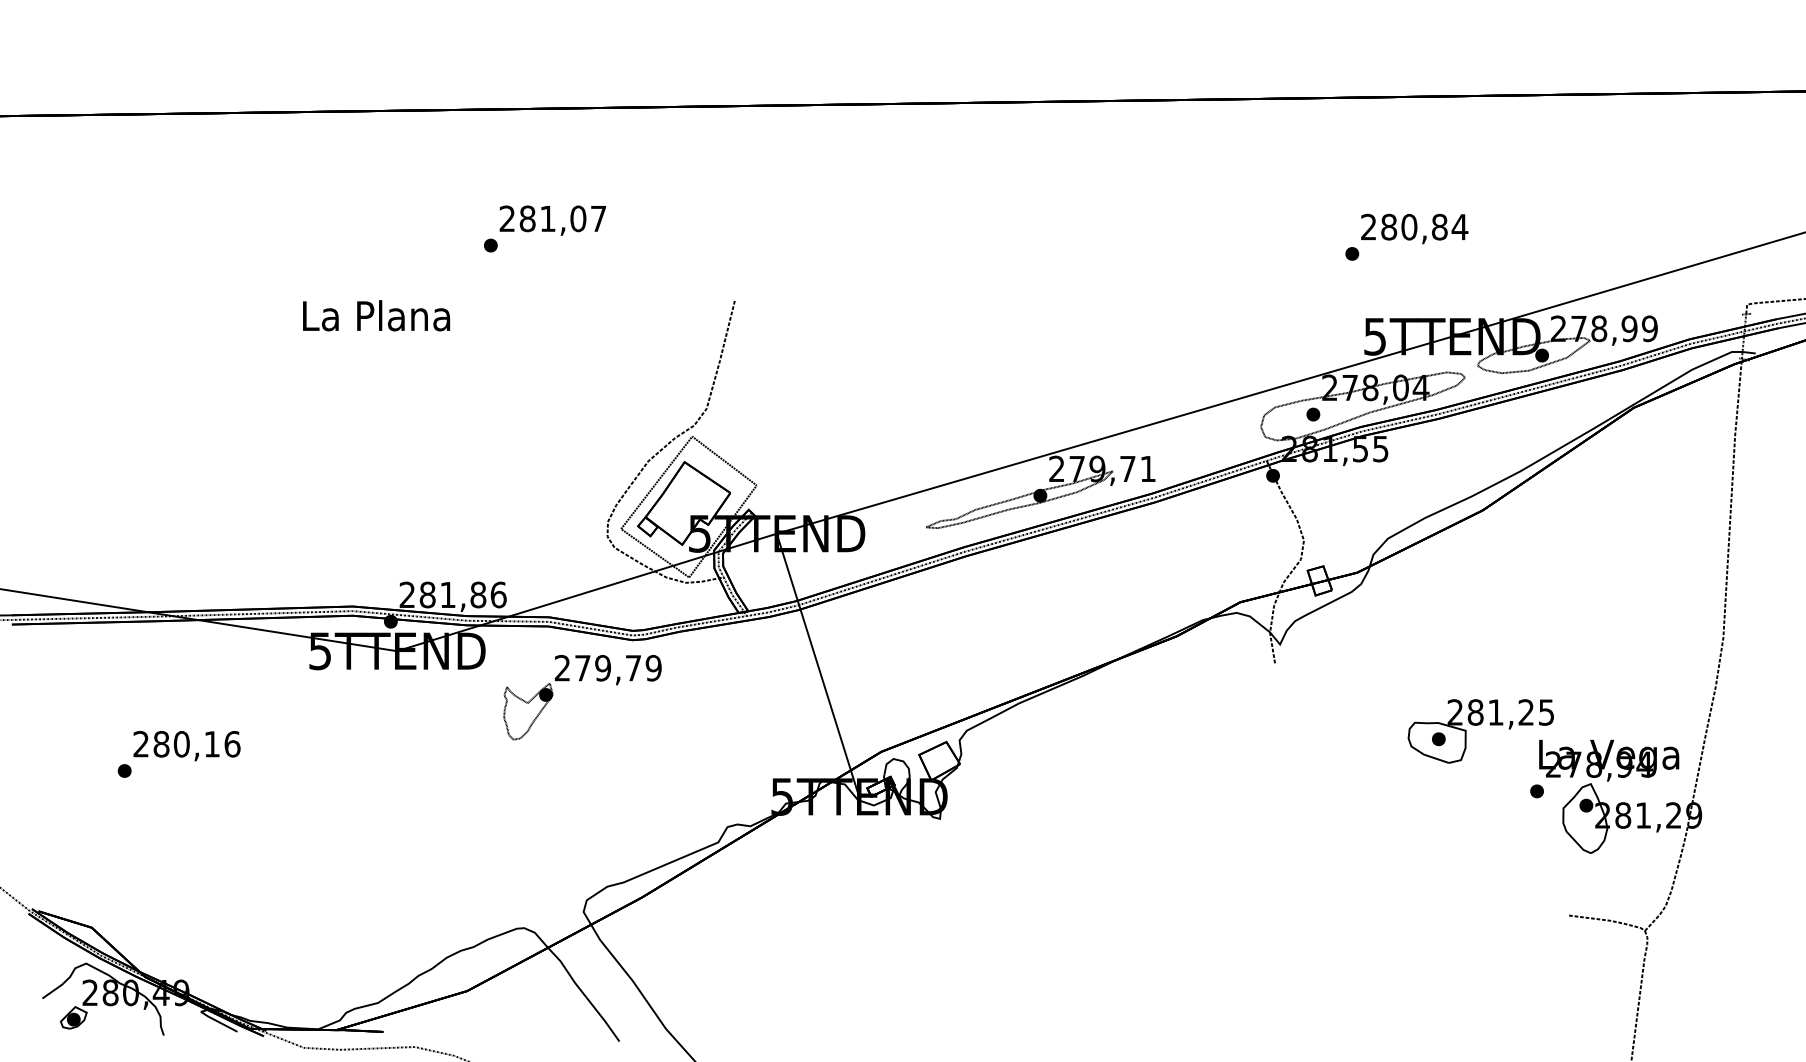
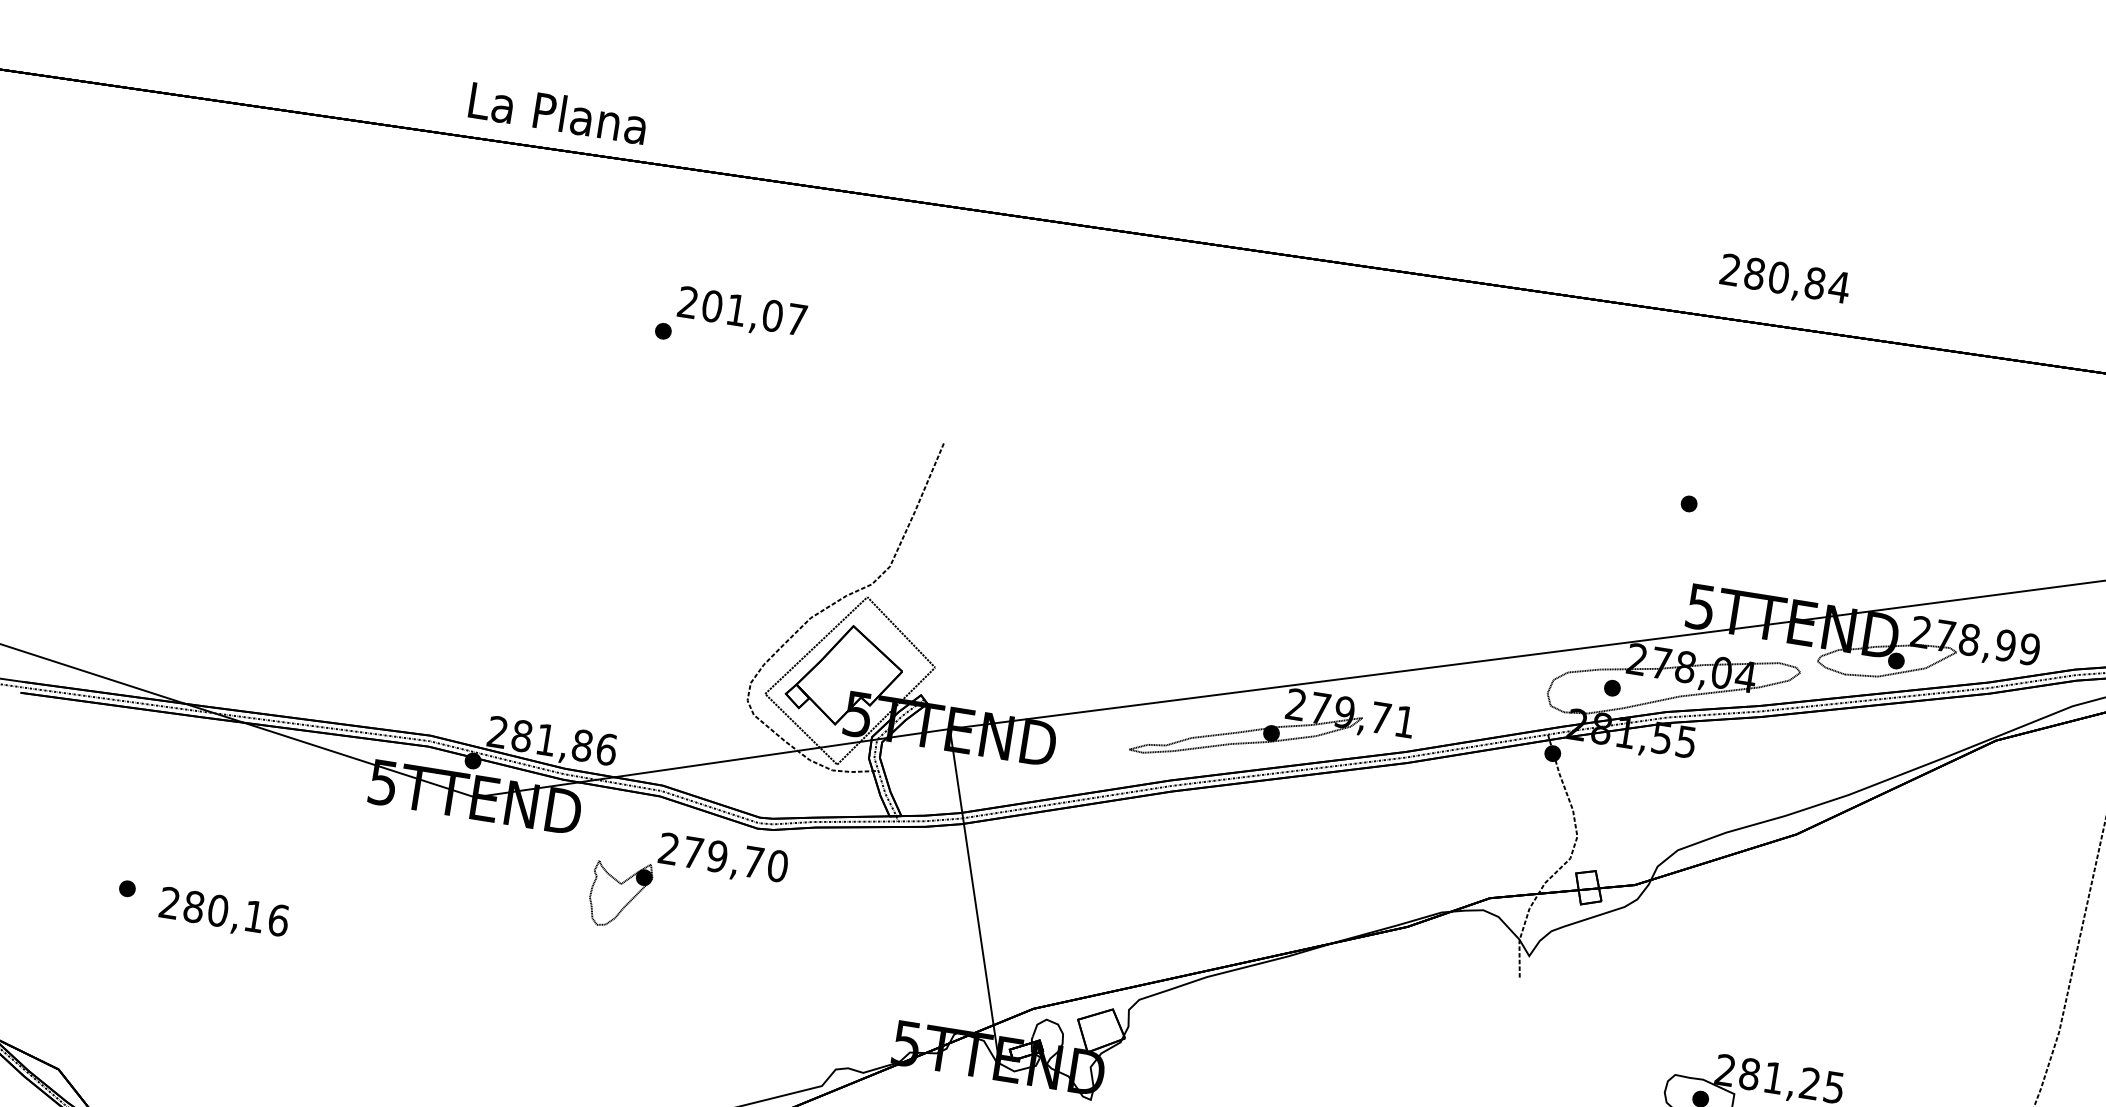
text: (527, 218) -> (712, 305), 281,07 -> 201,07
text: (1414, 228) -> (1784, 280), moved
text: (376, 315) -> (558, 112), moved
text: (653, 668) -> (777, 866), 279,79 -> 279,70
text: (186, 746) -> (223, 914), moved

